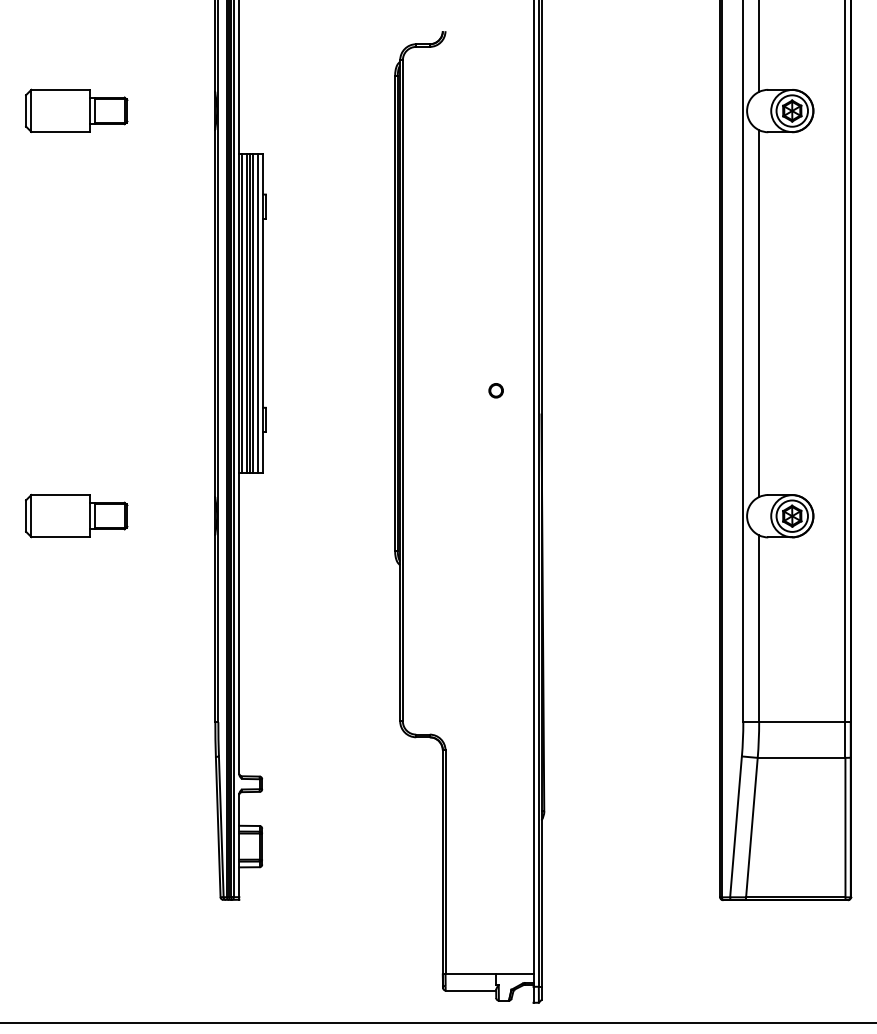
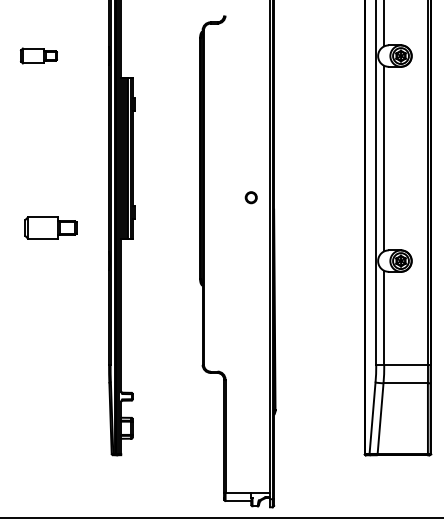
part: (75, 109) -> (38, 55), size x0.7
part: (494, 390) -> (250, 197), size x1.6
part: (75, 515) -> (50, 227), moved

